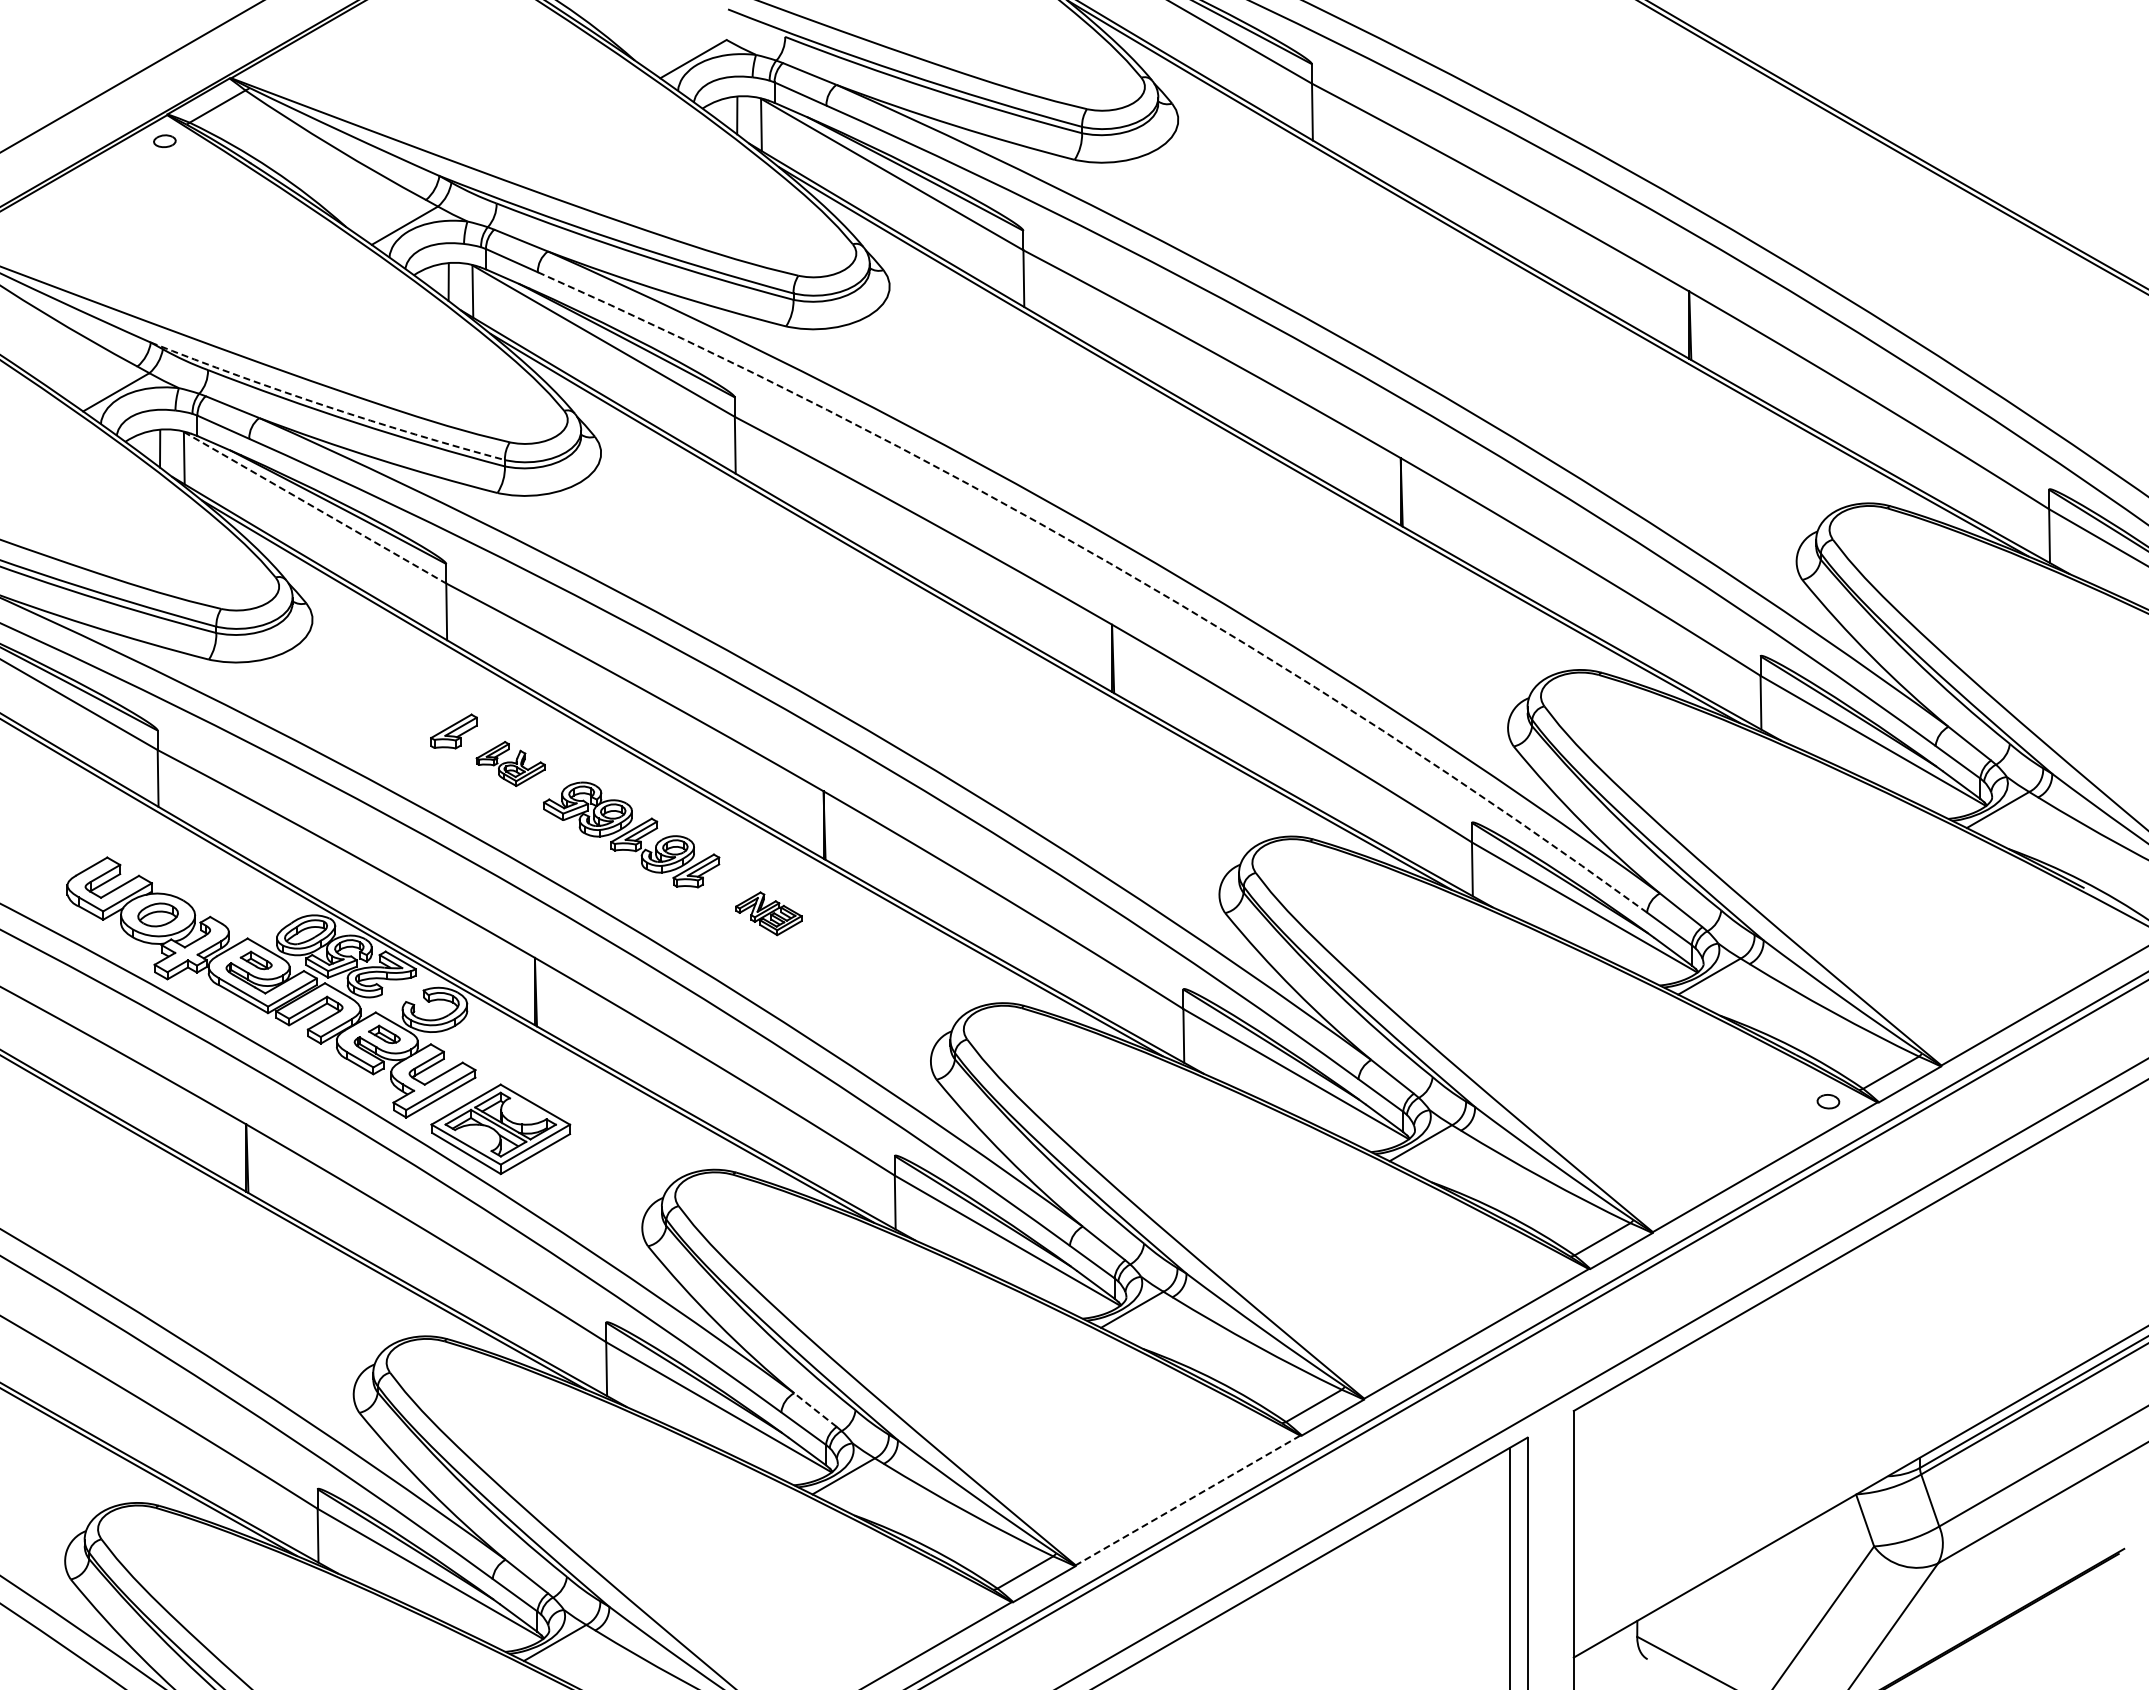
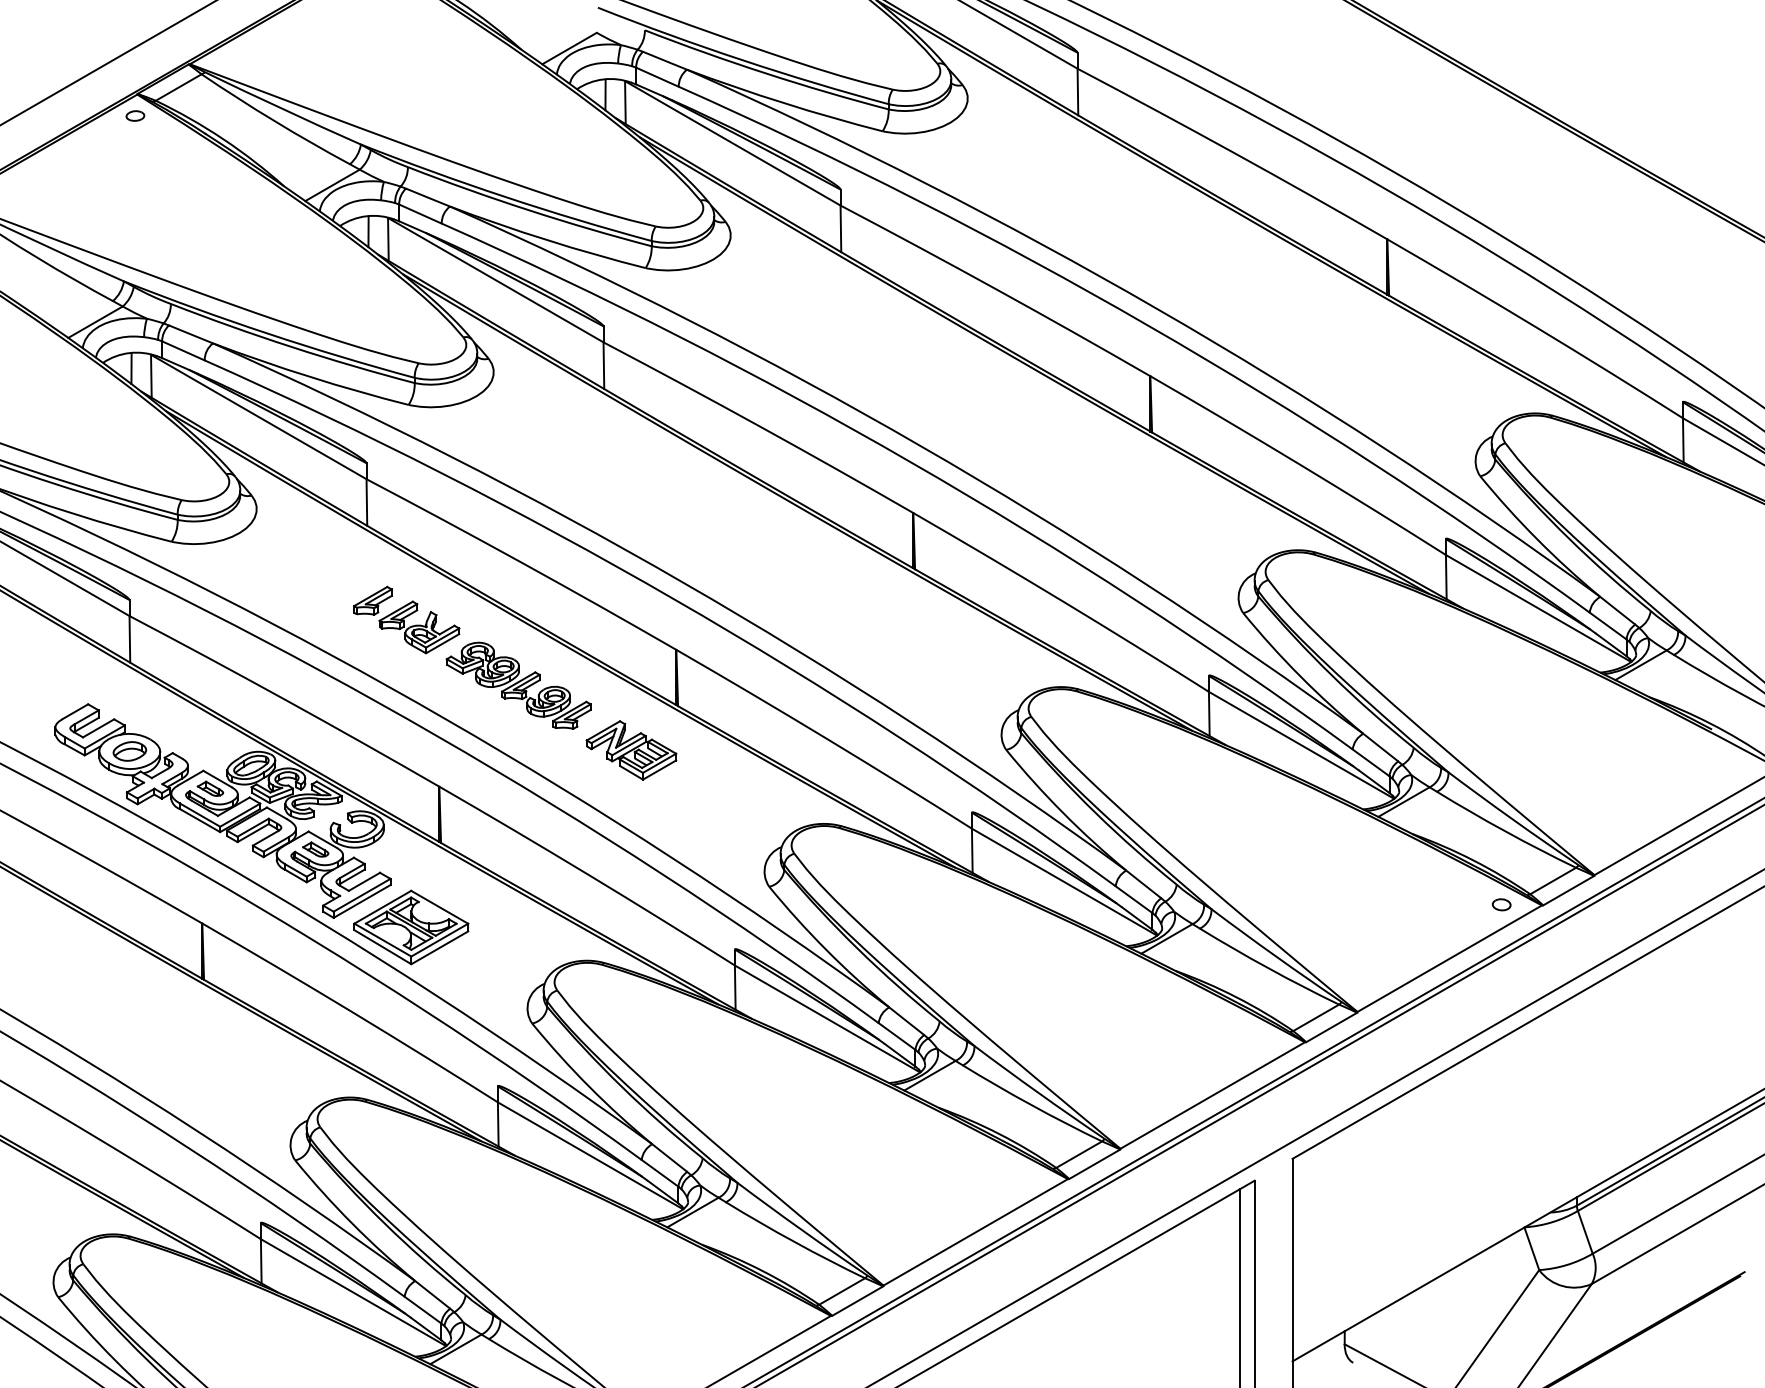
arc: (326, 406) -> (268, 333), dashed -> solid
line: (315, 508) -> (259, 417), dashed -> solid
arc: (1109, 563) -> (911, 462), dashed -> solid
part: (510, 763) -> (419, 627), size x1.43
part: (768, 913) -> (631, 750), size x1.67
line: (814, 1409) -> (668, 1157), dashed -> solid
line: (1188, 1500) -> (976, 1232), dashed -> solid

